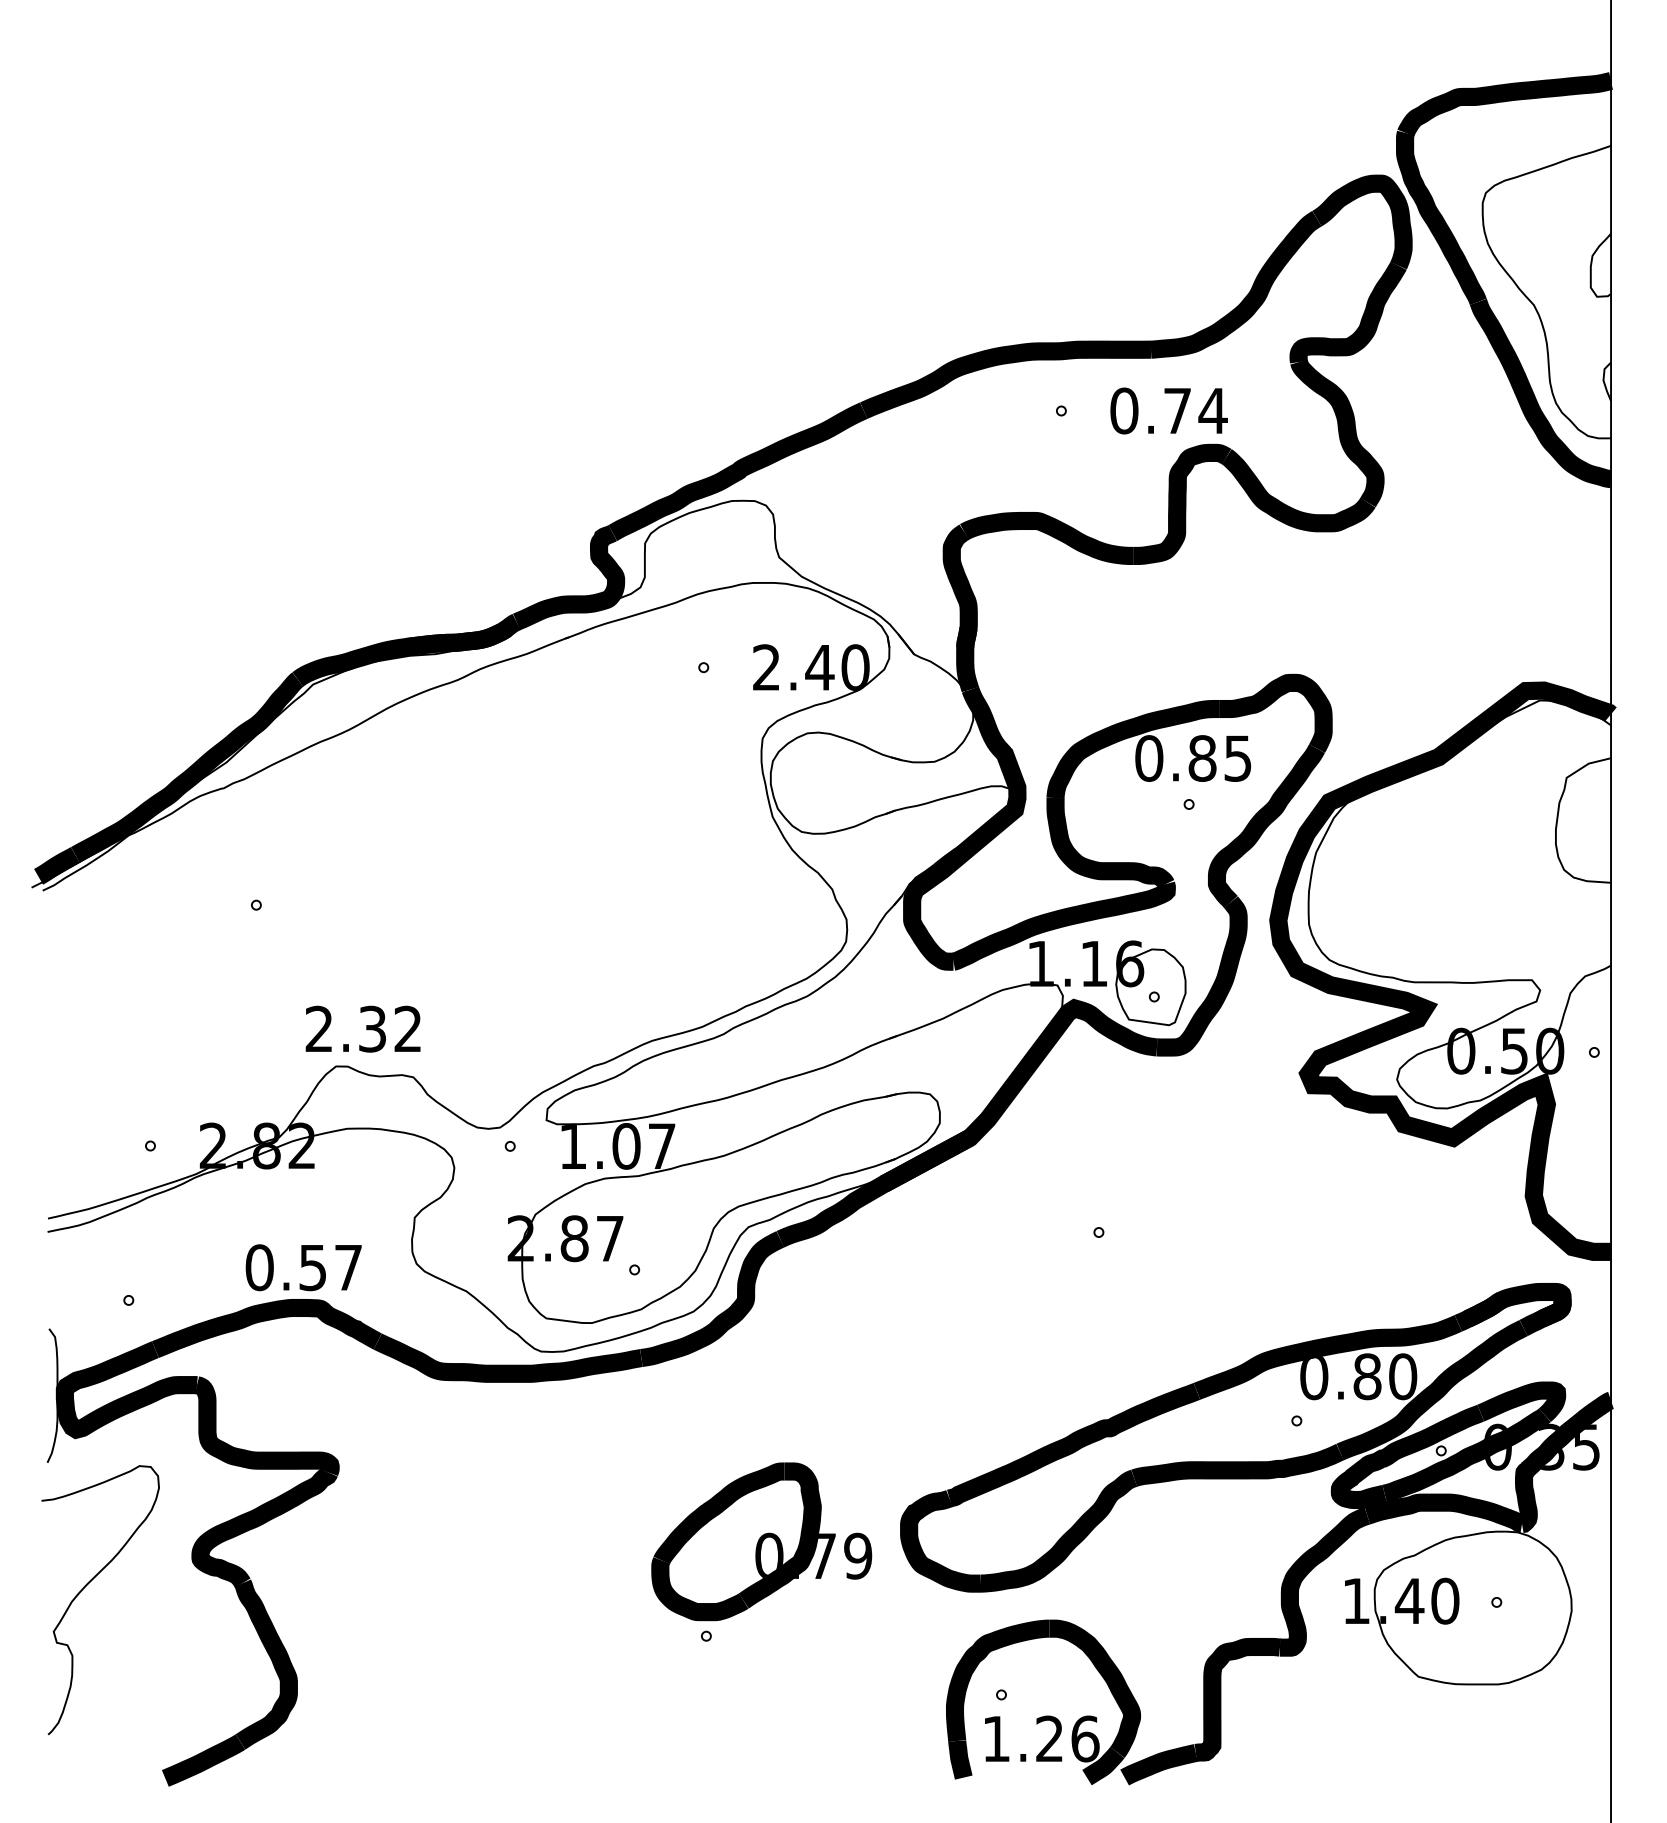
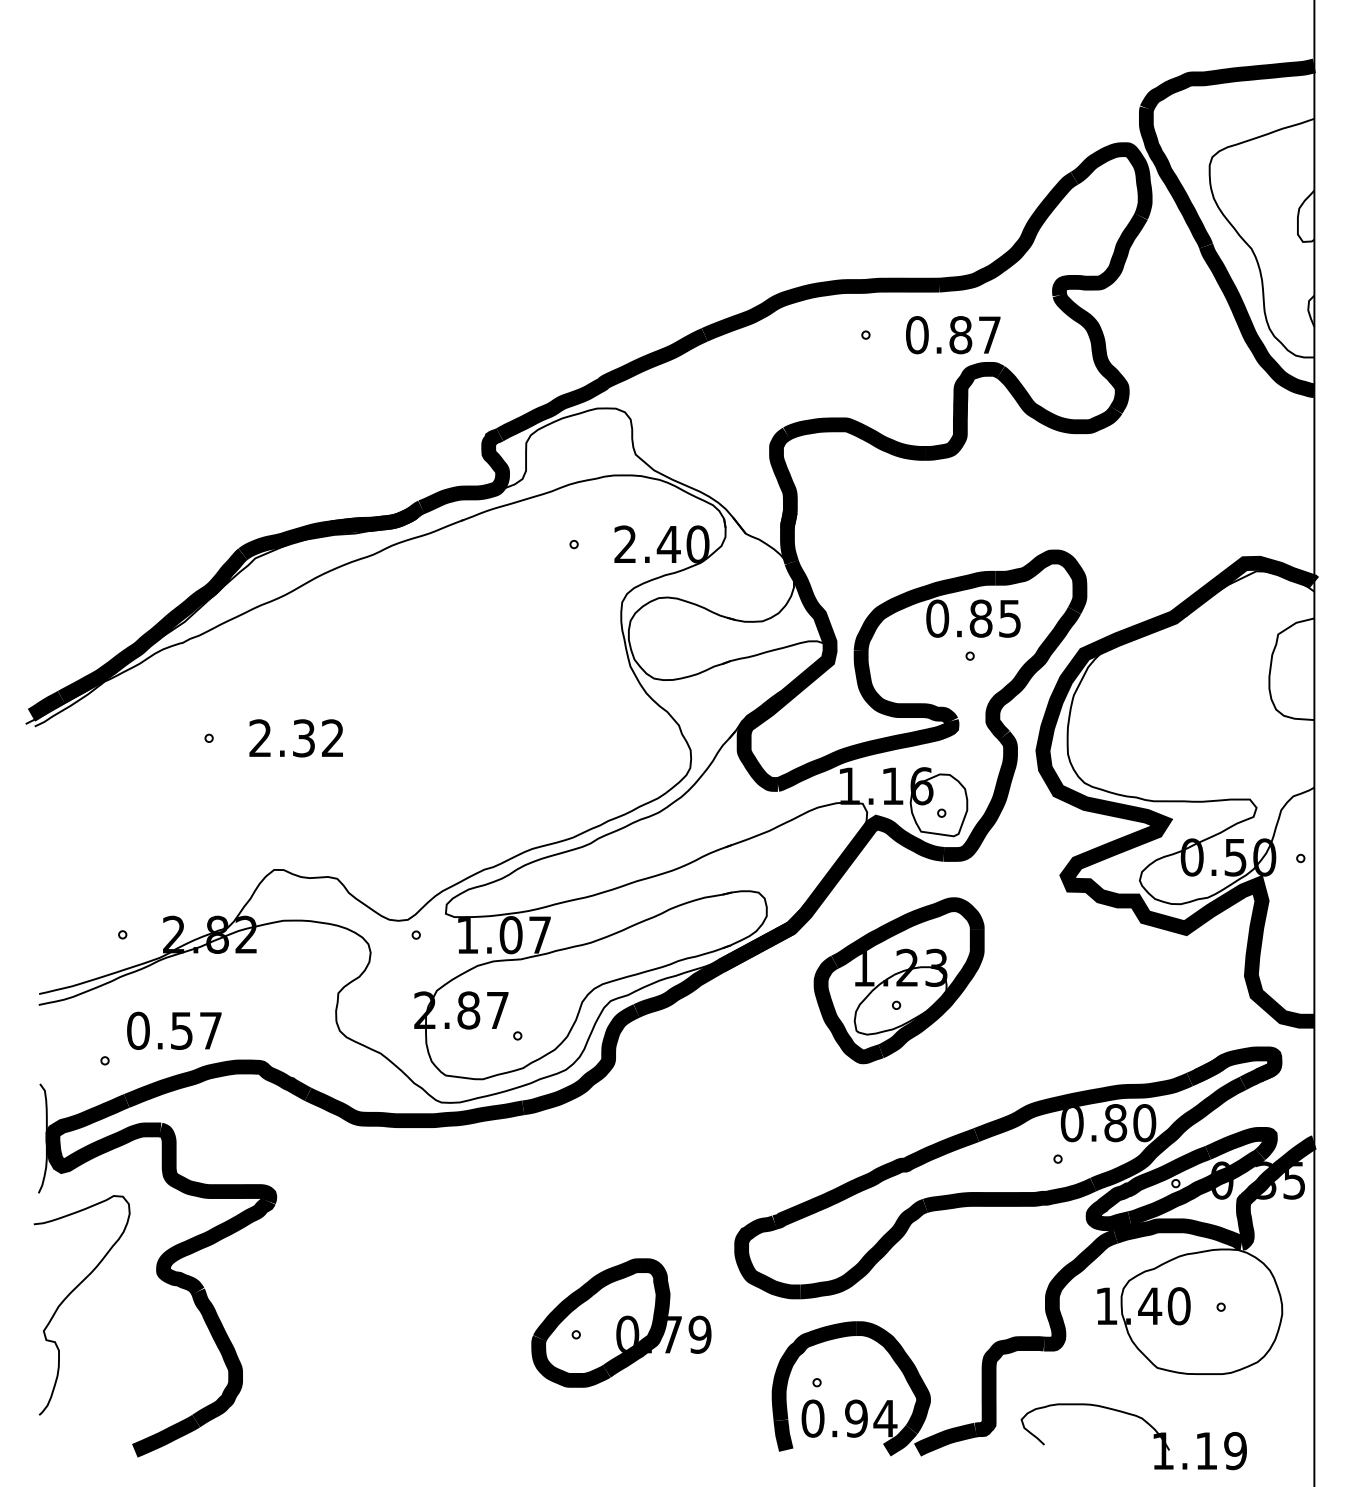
text: (1195, 410) -> (975, 334), 0.74 -> 0.87
text: (362, 1028) -> (295, 737), moved
part: (1101, 1202) -> (898, 980), added
text: (303, 1267) -> (174, 1030), moved
text: (761, 1541) -> (621, 1322), moved
text: (1041, 1738) -> (849, 1418), 1.26 -> 0.94
part: (1403, 1743) -> (1145, 1422), added

